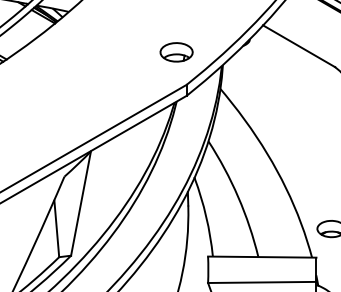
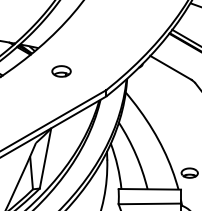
part: (176, 52) -> (61, 71), moved

